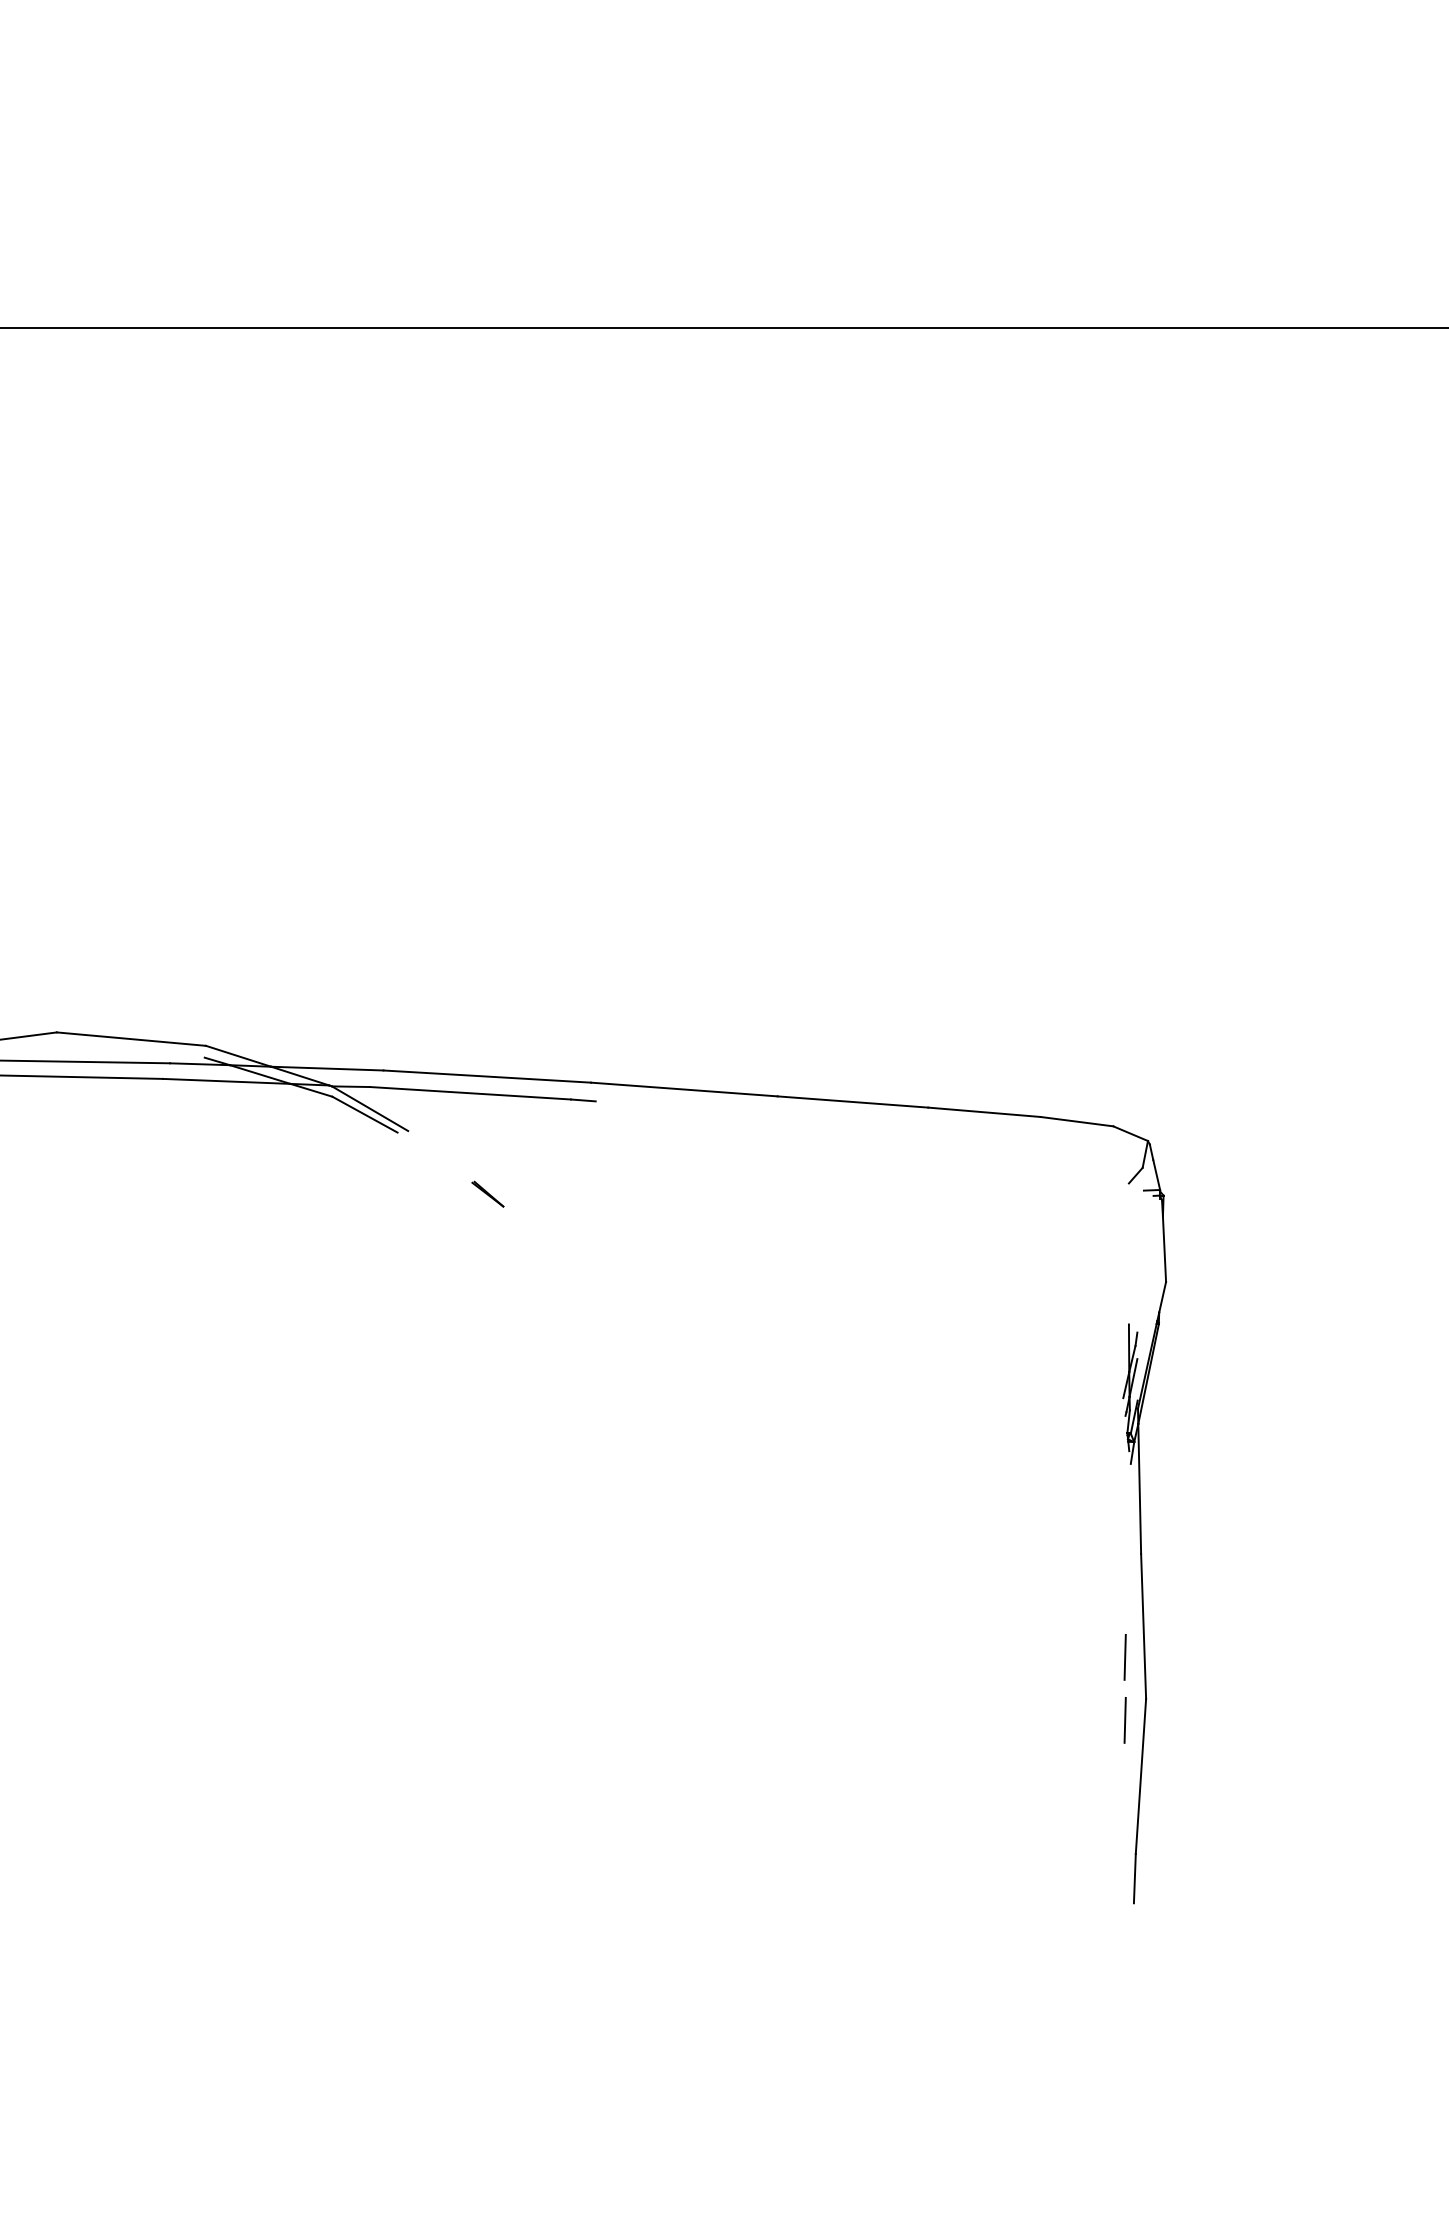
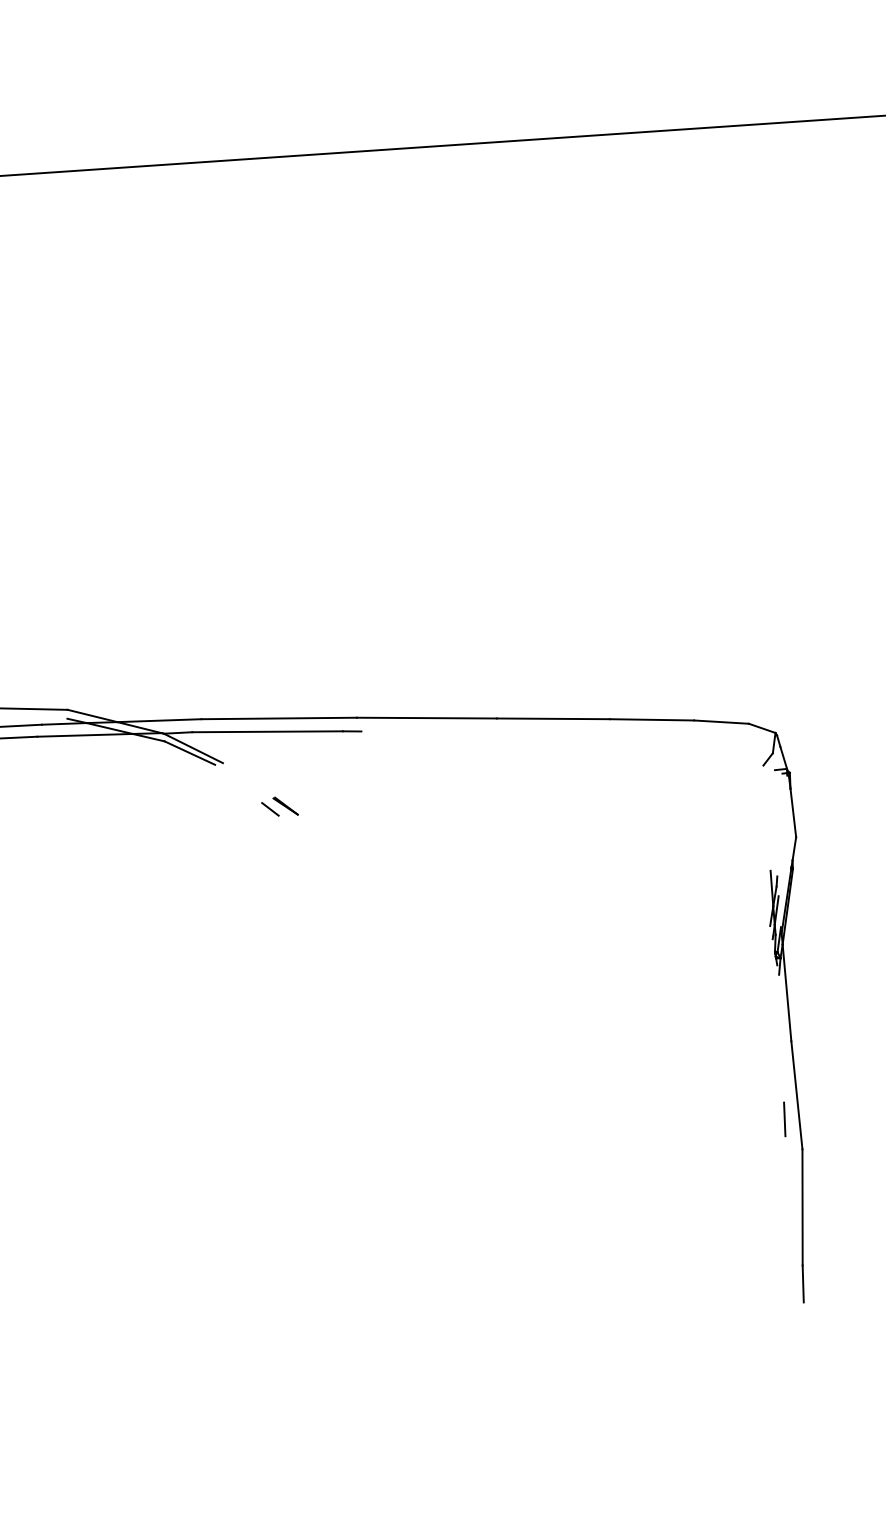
line: (466, 1196) -> (269, 809), added
line: (1124, 1720) -> (787, 1166), removed

